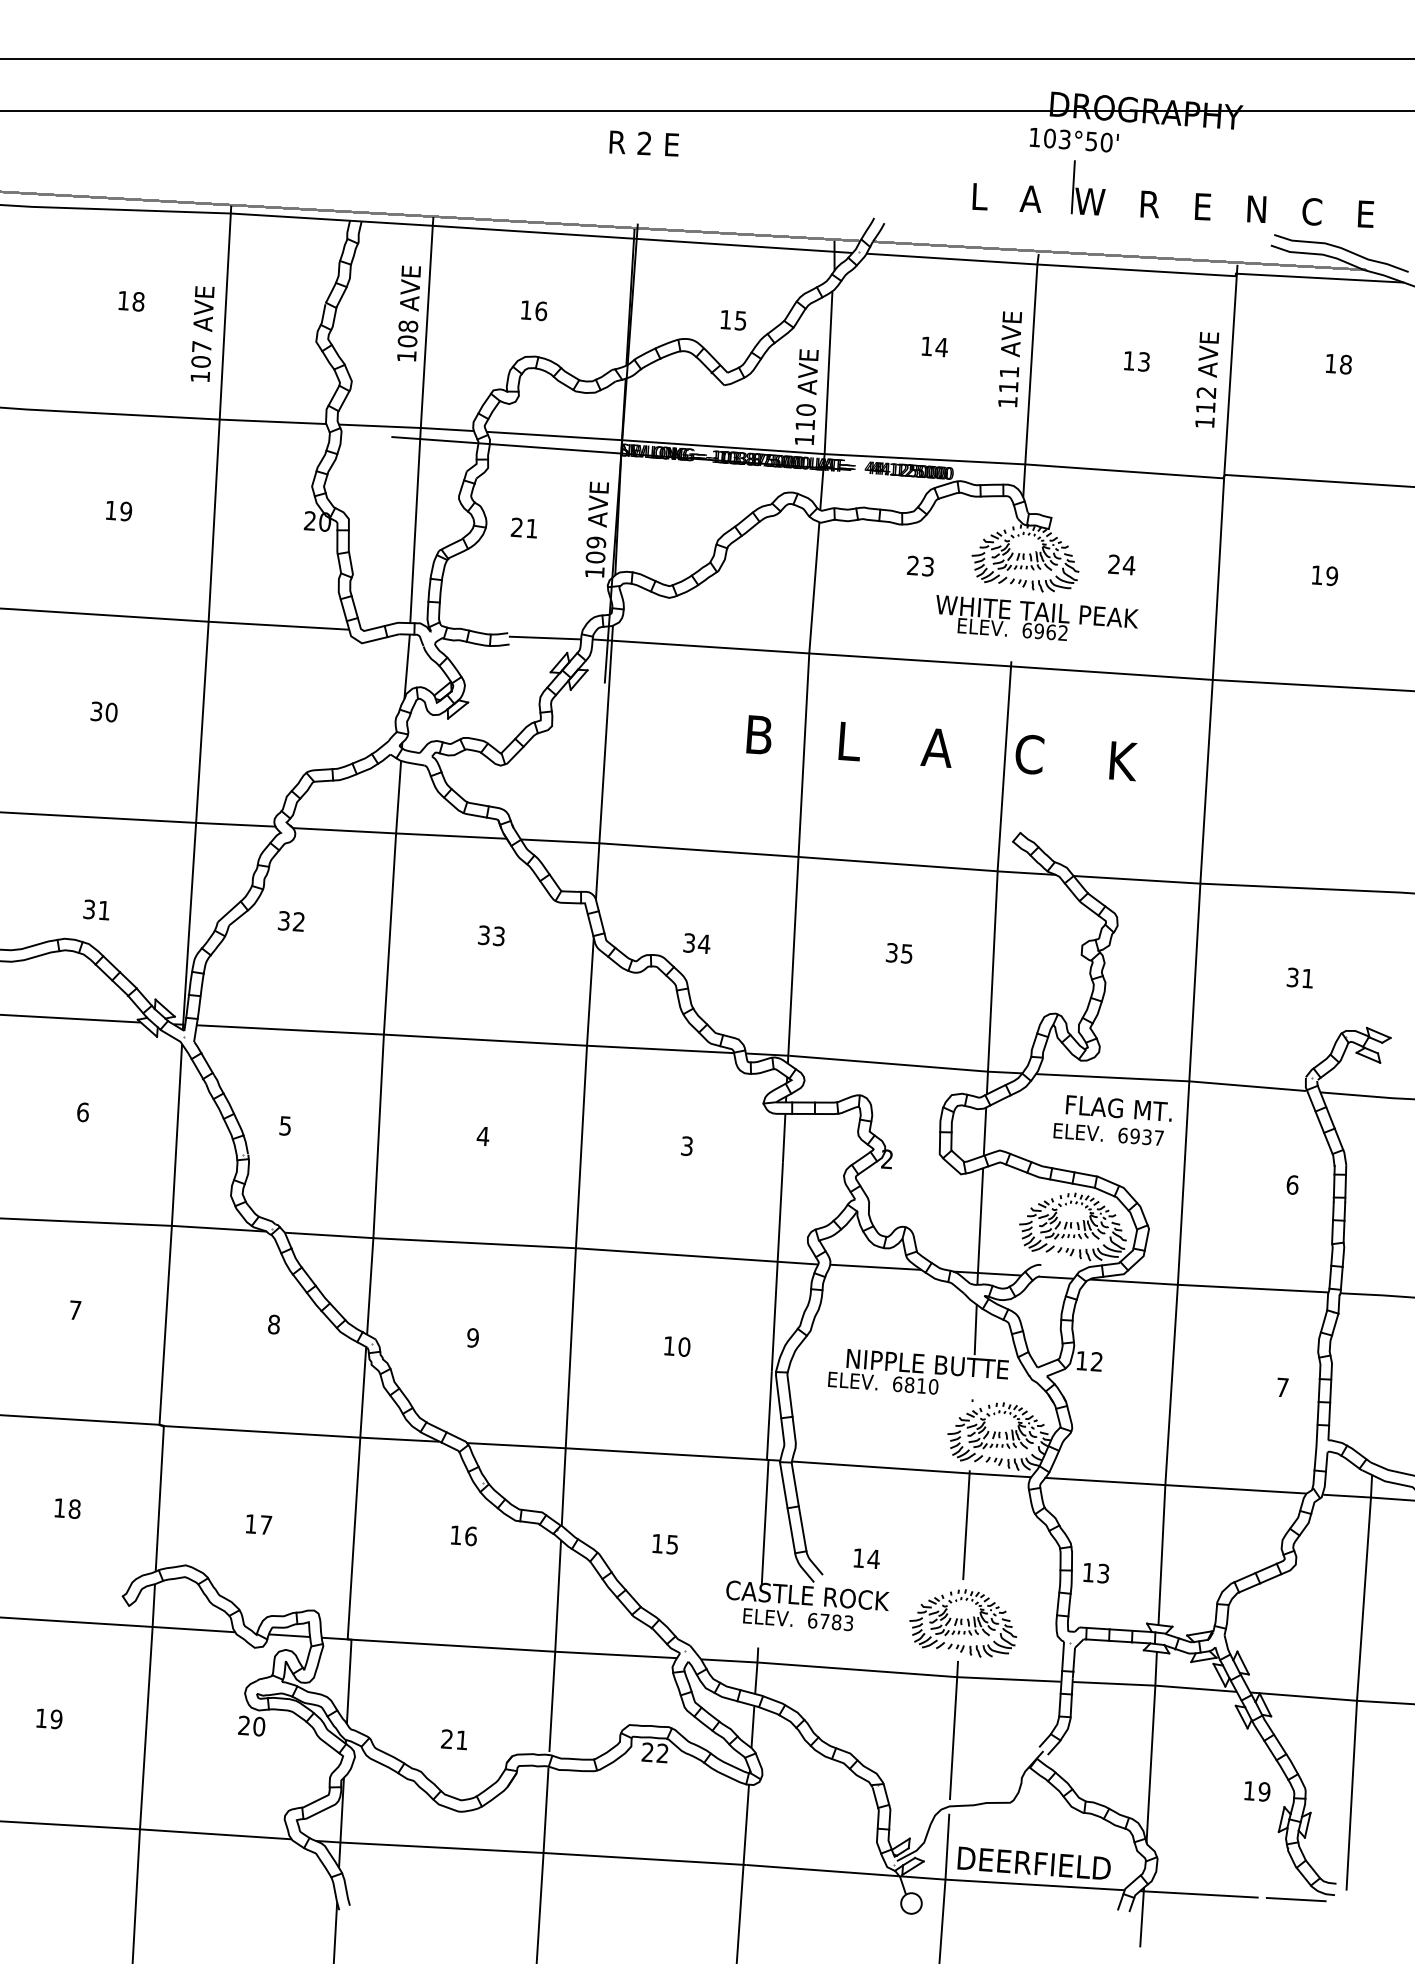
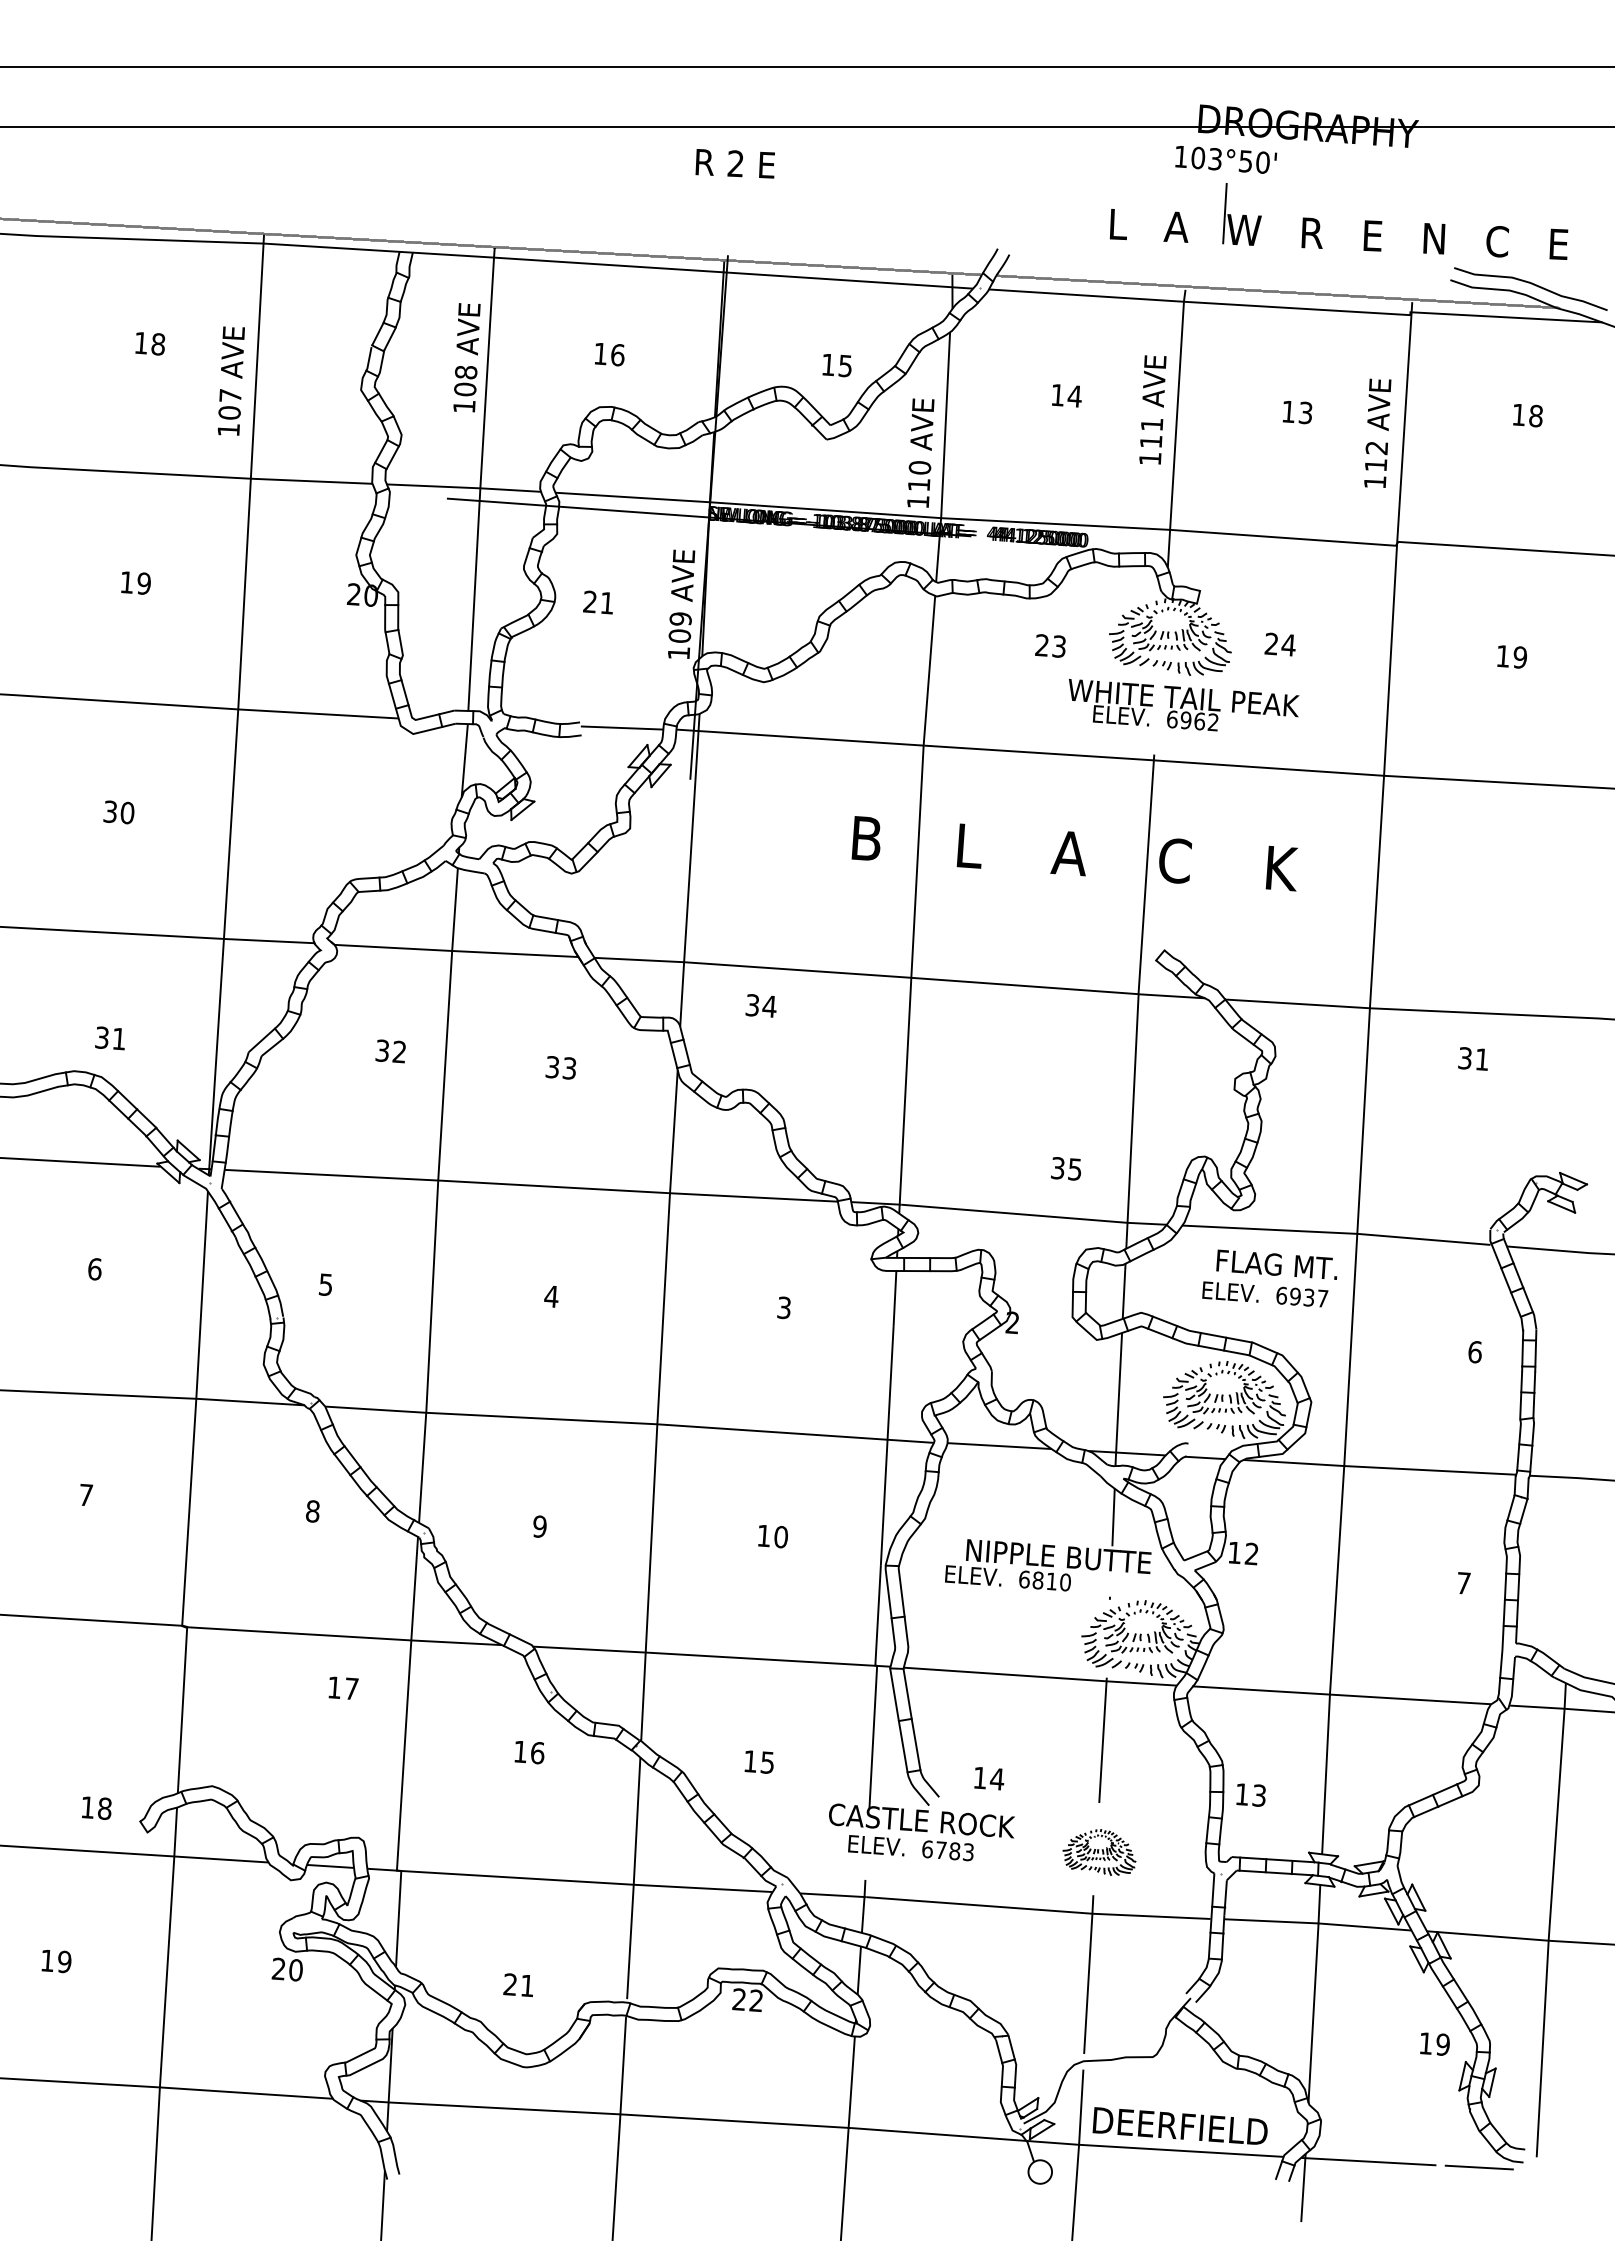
text: (290, 921) -> (389, 1051), moved
text: (696, 943) -> (760, 1005), moved
text: (898, 953) -> (1065, 1168), moved
text: (1299, 977) -> (1472, 1058), moved
text: (67, 1508) -> (96, 1808), moved
text: (259, 1524) -> (344, 1688), moved
part: (963, 1623) -> (1099, 1852), size x0.6

